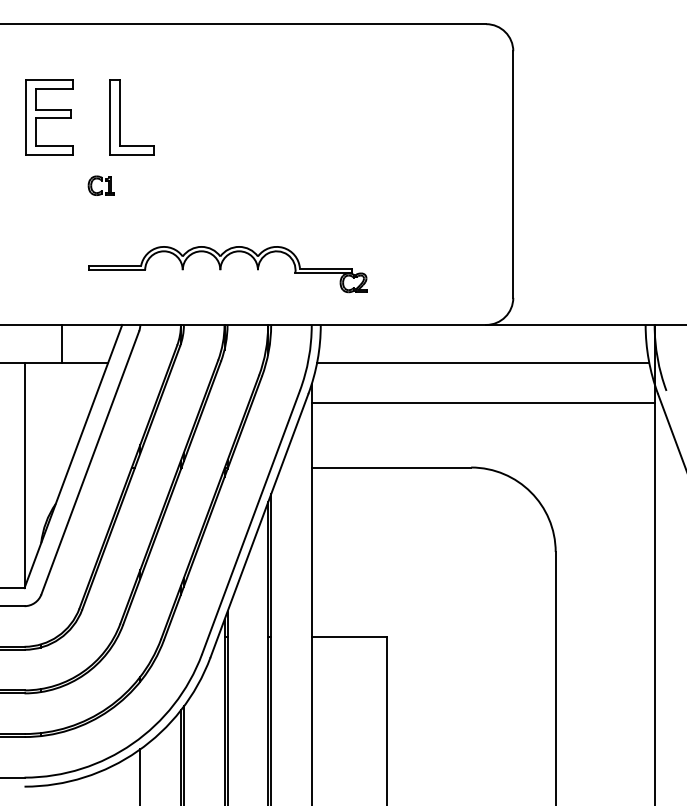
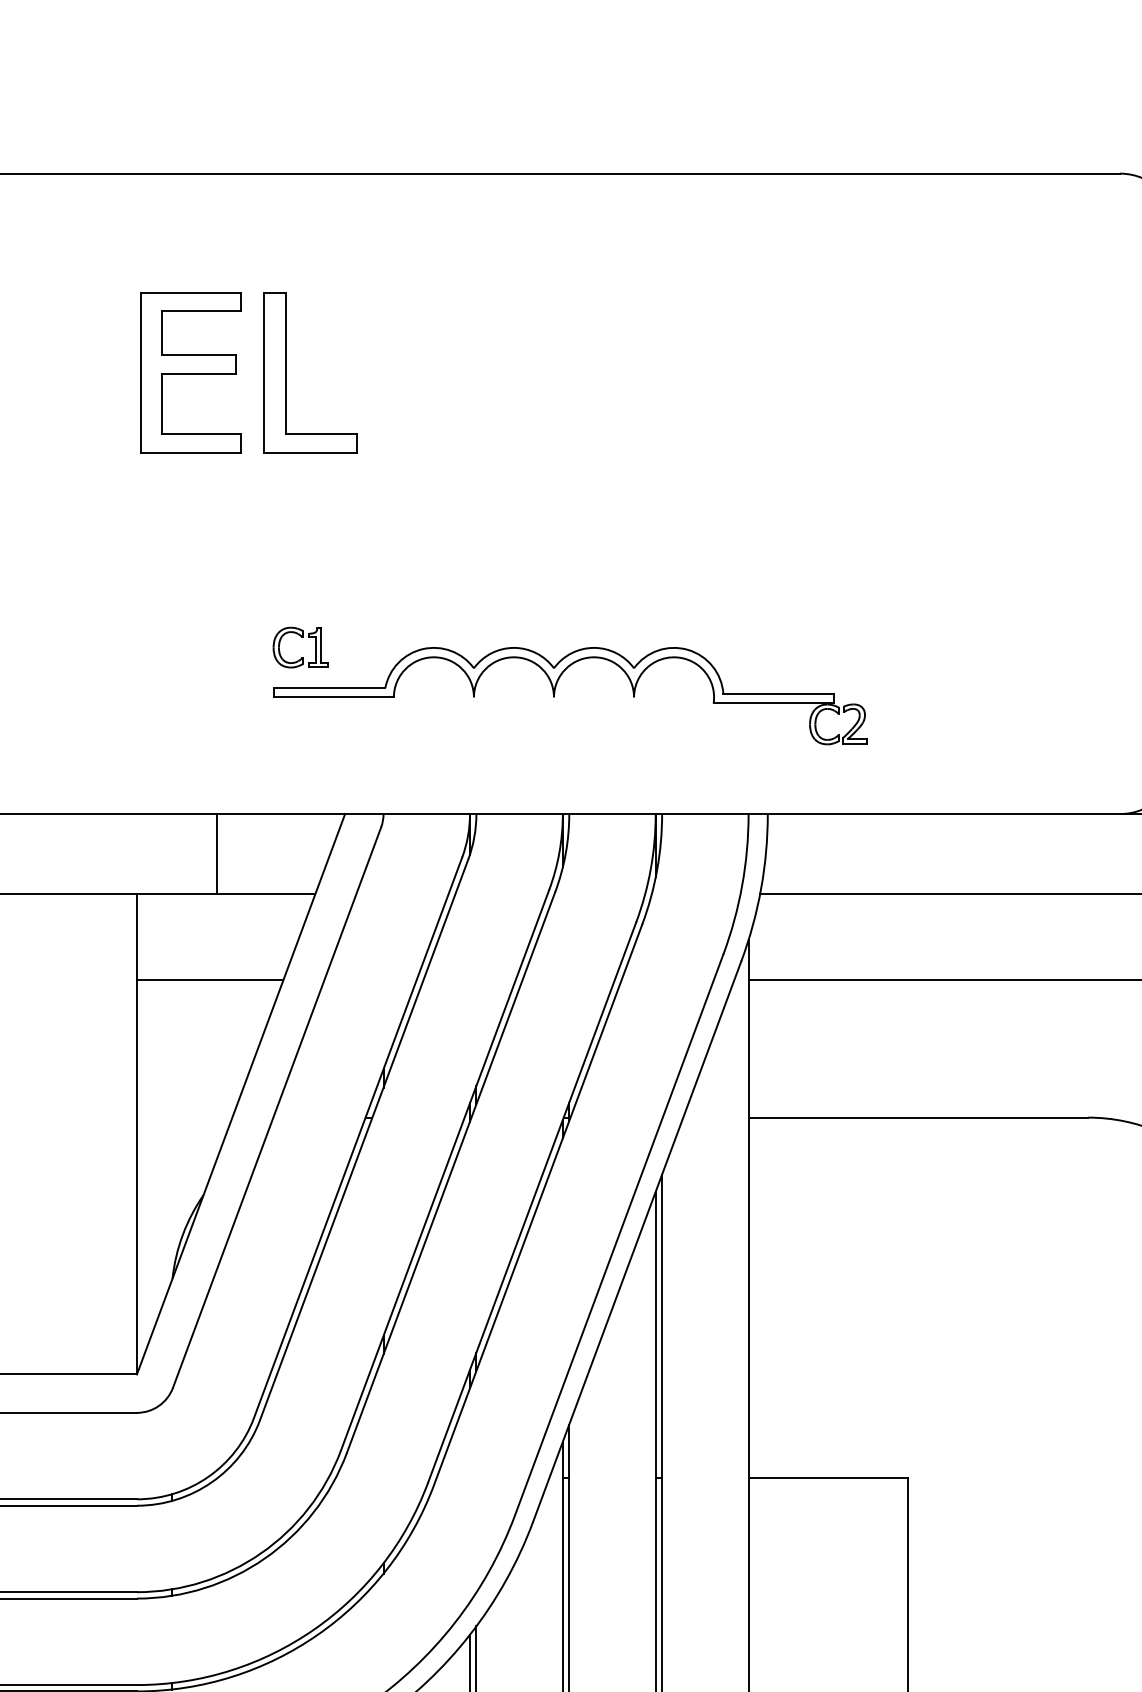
part: (120, 117) -> (285, 372), moved
part: (100, 185) -> (298, 647), moved
line: (58, 403) -> (209, 981), added

